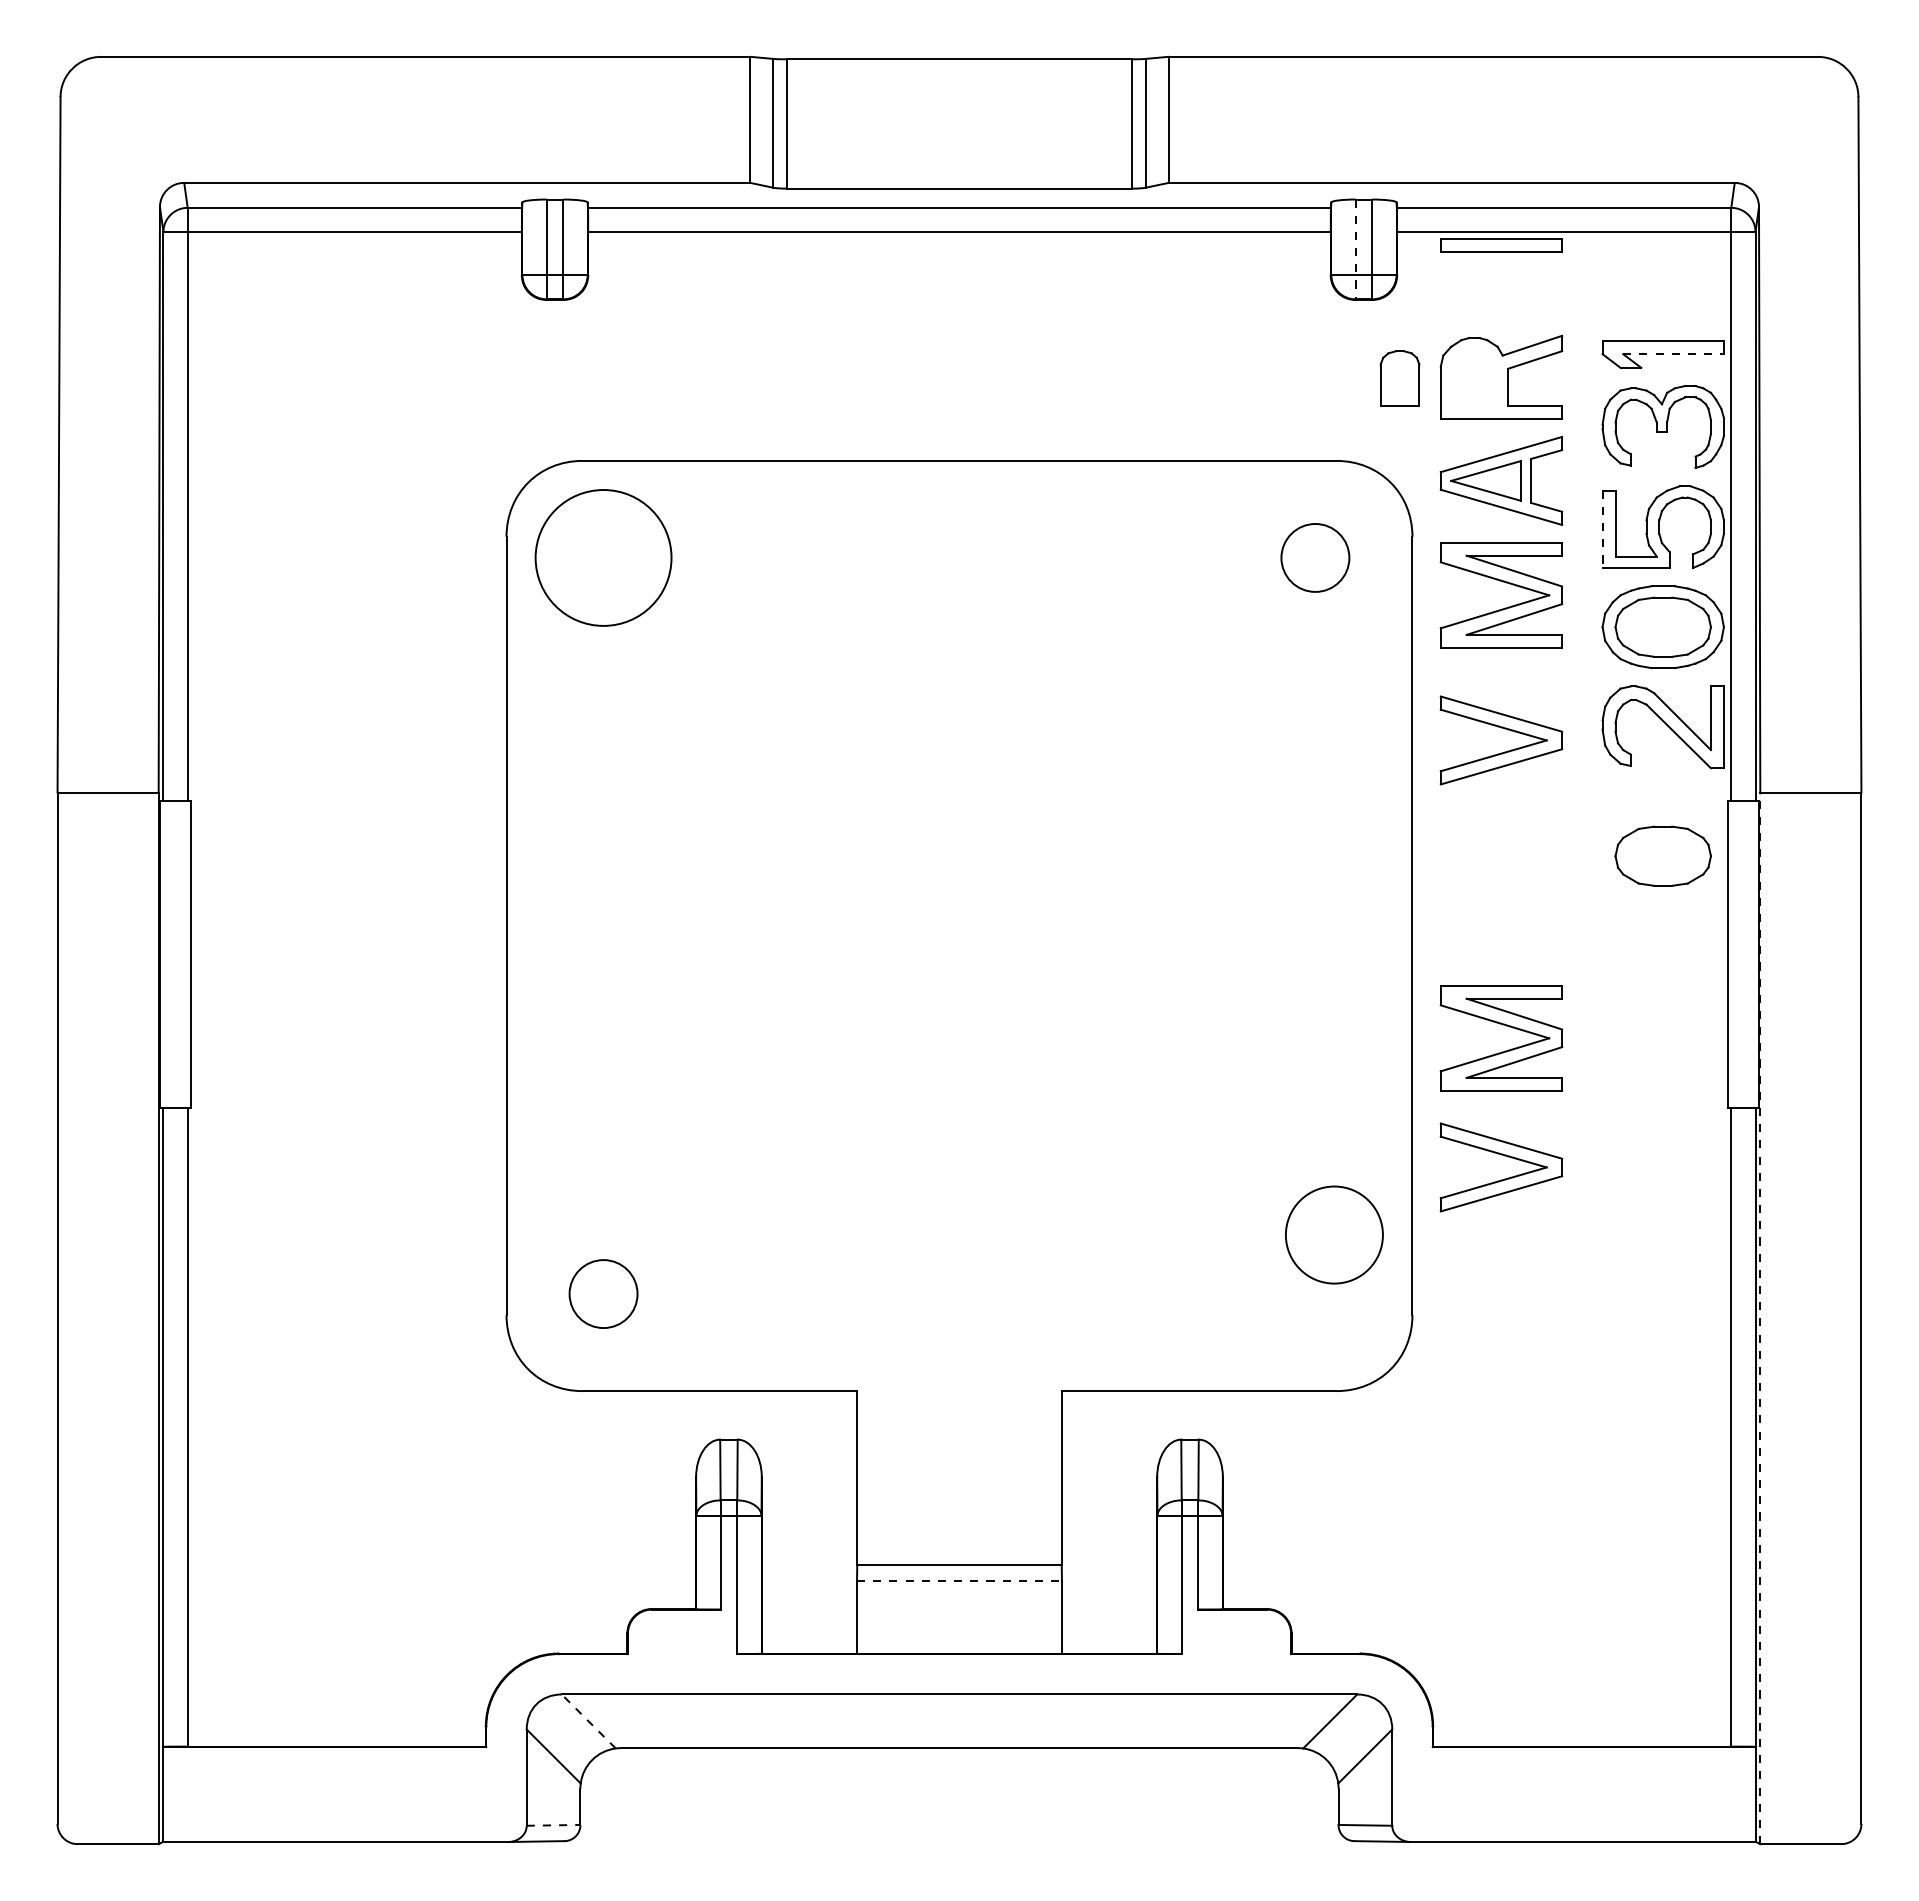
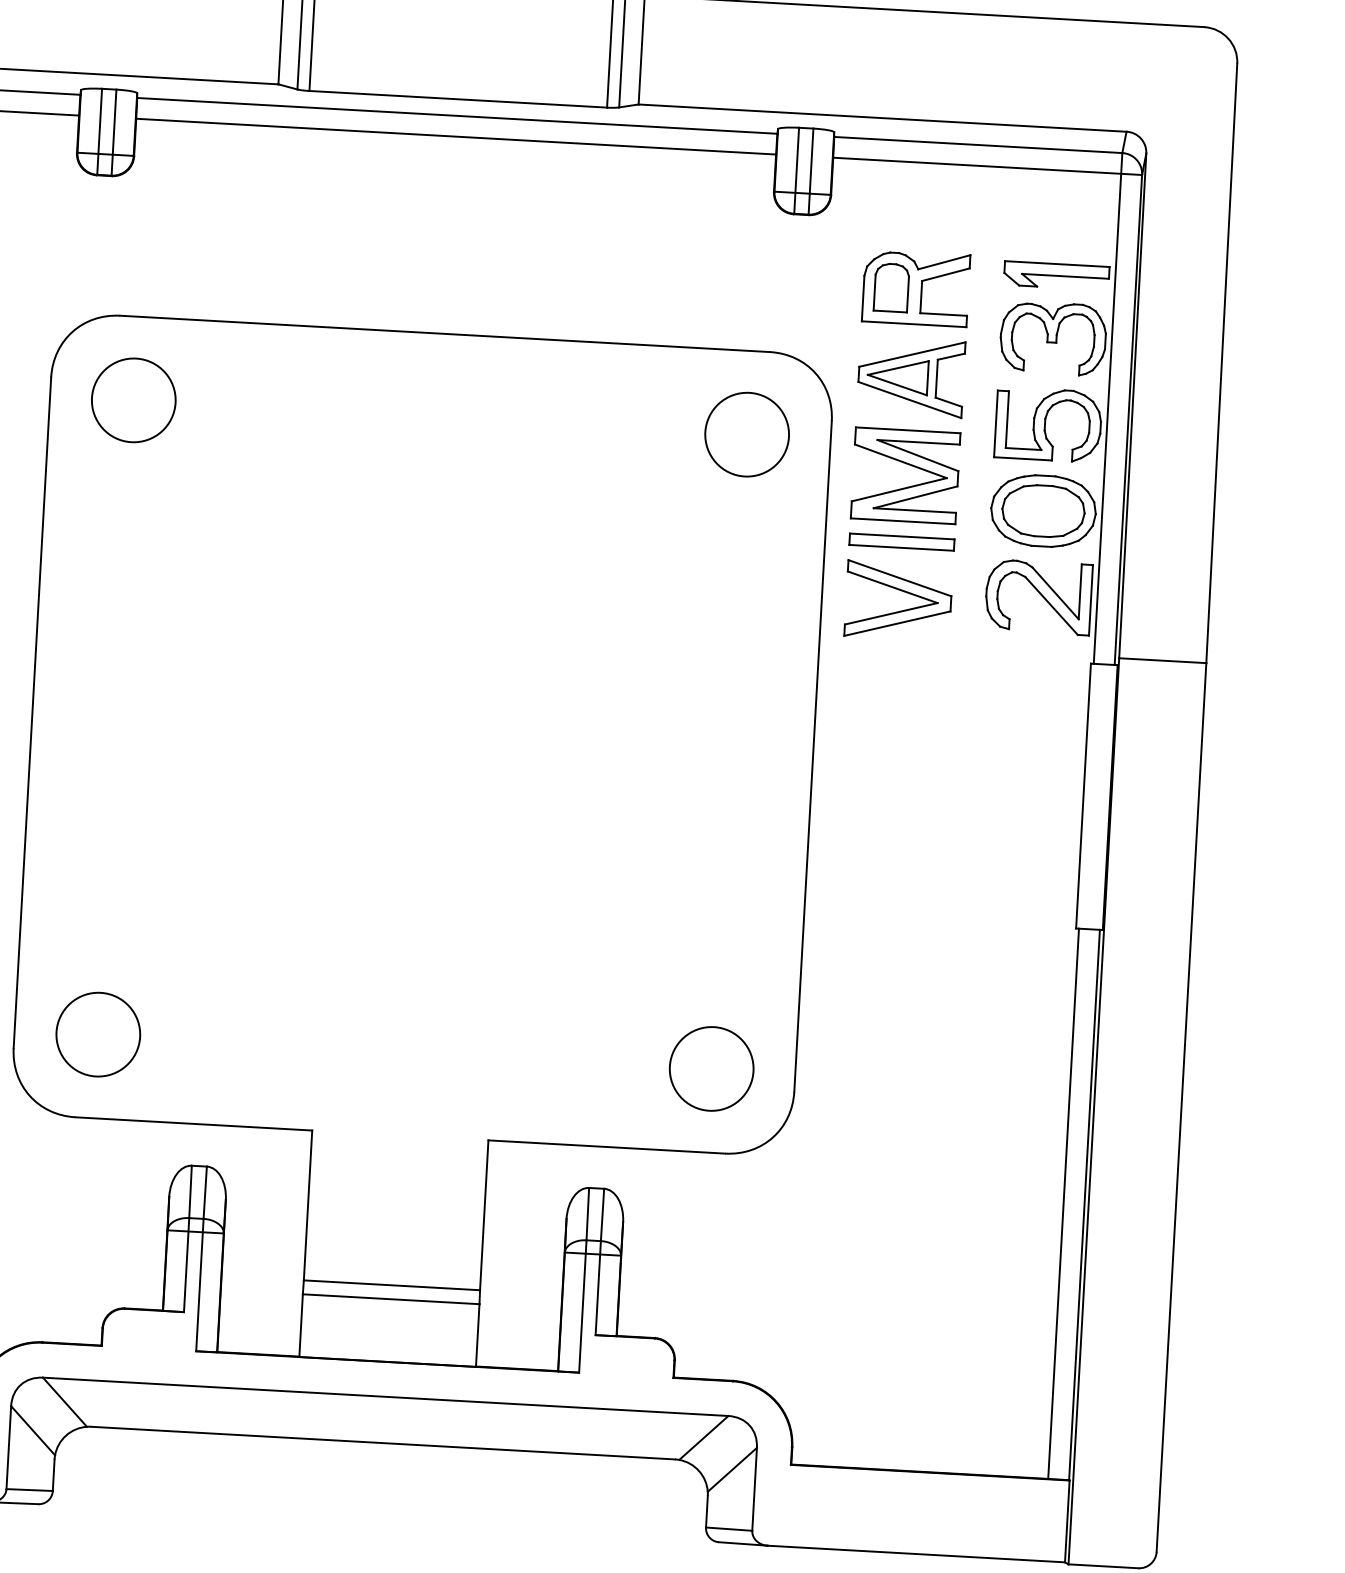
part: (1501, 245) -> (901, 542), moved
line: (1355, 249) -> (796, 170), dashed -> solid
line: (1674, 354) -> (1066, 276), dashed -> solid
part: (1399, 378) -> (891, 287), moved
line: (1602, 529) -> (995, 423), dashed -> solid
circle: (603, 557) -> (133, 400), size x0.71
circle: (1314, 557) -> (746, 434), size x1.43
part: (1662, 855) -> (1031, 707), removed
part: (1505, 1050) -> (887, 868), removed
part: (1504, 1156) -> (881, 959), removed
circle: (1334, 1234) -> (711, 1068), moved
circle: (603, 1293) -> (98, 1034), size x1.43
line: (1760, 1318) -> (1094, 1111), dashed -> solid
line: (959, 1581) -> (391, 1299), dashed -> solid
line: (588, 1721) -> (64, 1402), dashed -> solid
line: (553, 1825) -> (29, 1490), dashed -> solid

